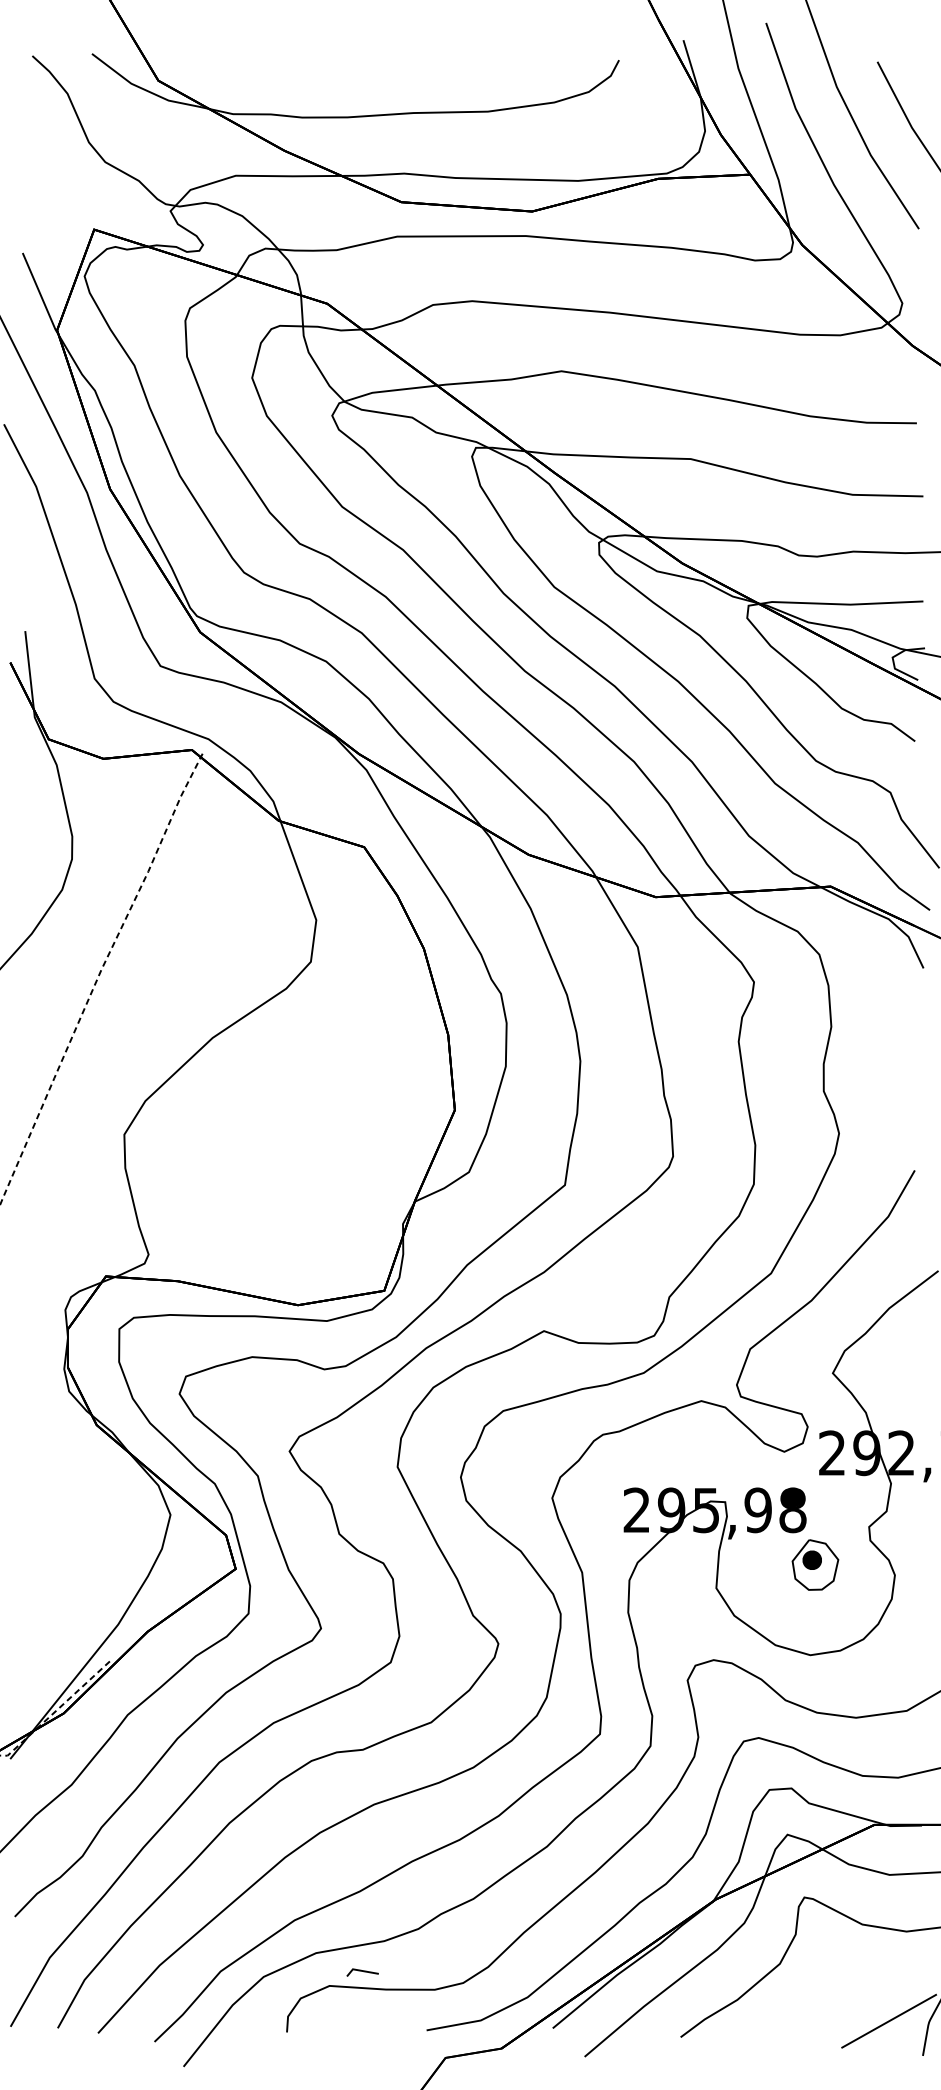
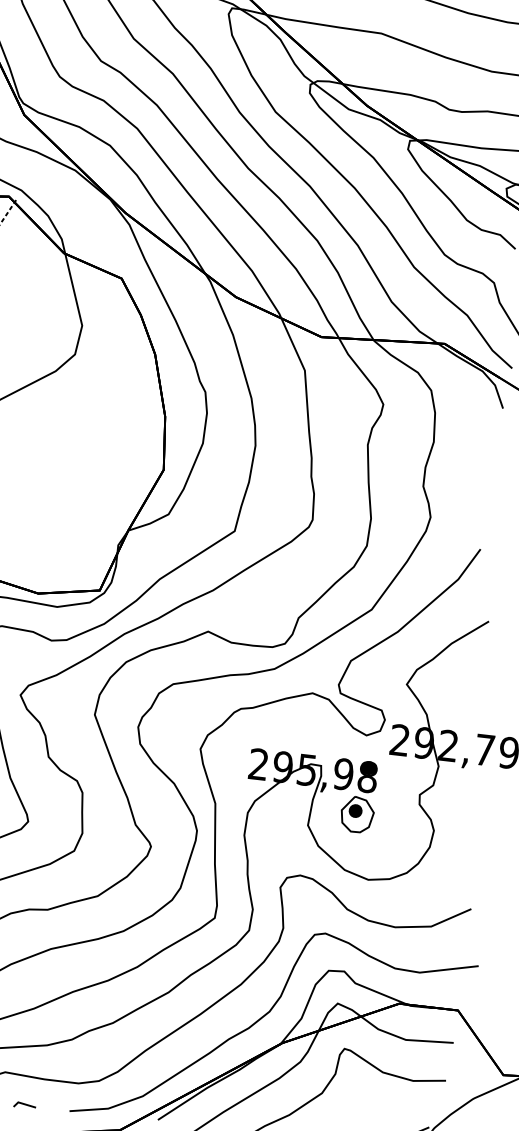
part: (815, 1564) -> (357, 814), moved
line: (362, 1971) -> (24, 1104), moved

